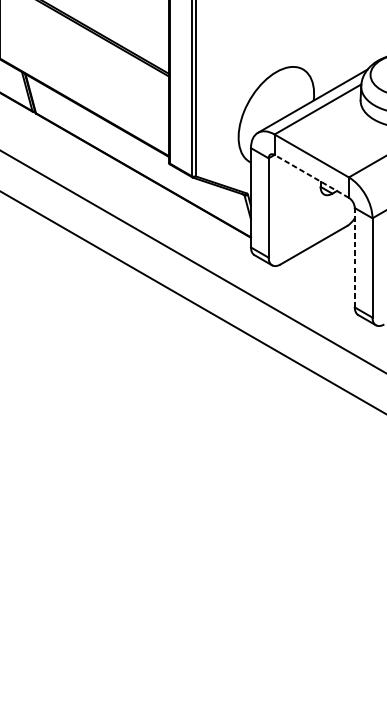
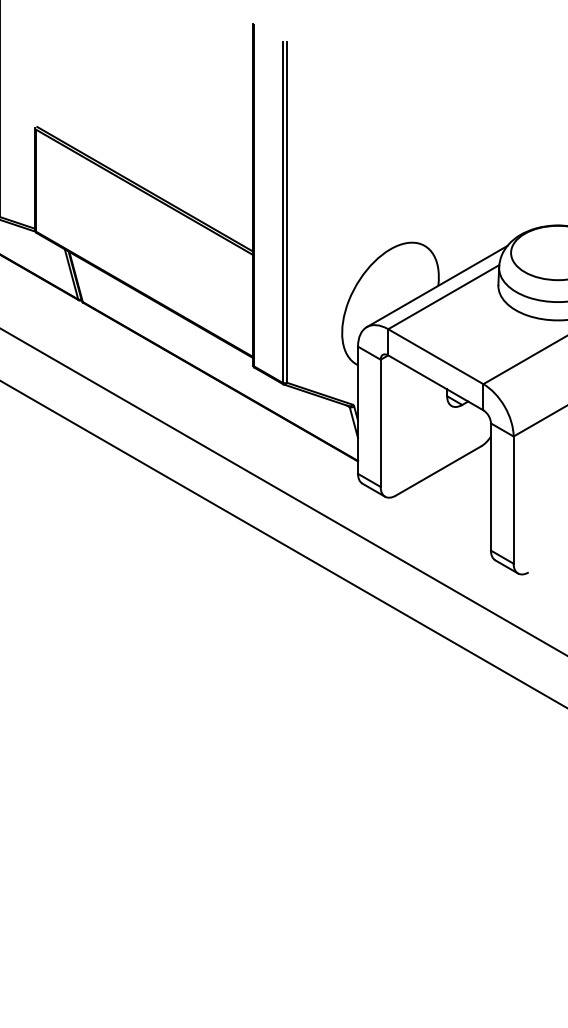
line: (311, 176) -> (435, 382), dashed -> solid
line: (354, 258) -> (490, 487), dashed -> solid

